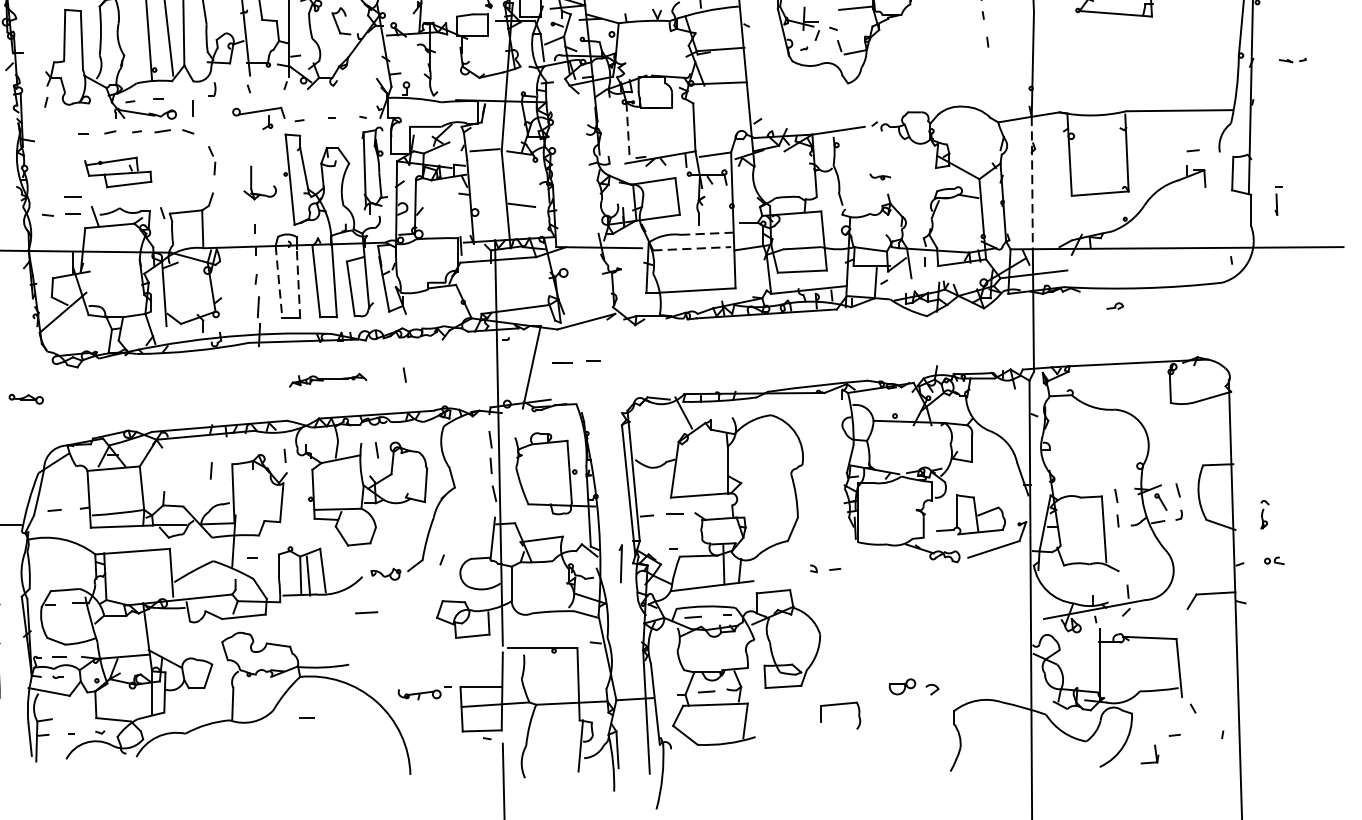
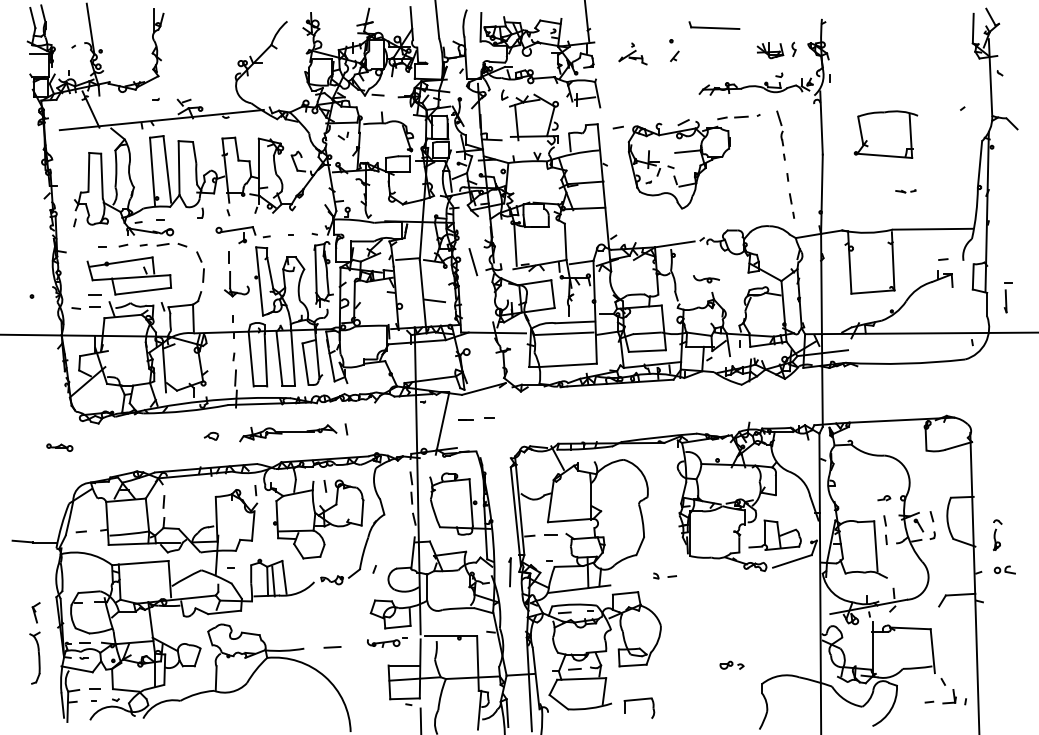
part: (1292, 60) -> (905, 191), moved
part: (992, 79) -> (791, 205), added
line: (192, 108) -> (228, 257), moved
line: (628, 130) -> (515, 244), dashed -> solid
line: (572, 154) -> (473, 262), added
part: (212, 159) -> (200, 266), size x1.43
part: (118, 171) -> (129, 275), size x1.67
part: (880, 177) -> (706, 279), size x1.67
line: (1032, 183) -> (821, 284), dashed -> solid
part: (1277, 200) -> (1007, 297), size x1.43
line: (707, 233) -> (575, 322), dashed -> solid
line: (691, 248) -> (563, 333), dashed -> solid
line: (279, 282) -> (251, 359), dashed -> solid
line: (297, 282) -> (265, 359), dashed -> solid
part: (1115, 306) -> (884, 498), moved
part: (328, 380) -> (288, 433), size x1.67
part: (226, 383) -> (211, 435), added
line: (210, 470) -> (163, 501), moved
part: (1264, 513) -> (997, 534), size x1.43
part: (1273, 560) -> (1004, 569), size x1.43
line: (366, 612) -> (332, 647), moved
part: (913, 685) -> (731, 664), size x0.62
part: (424, 693) -> (387, 642), moved
part: (840, 705) -> (639, 700), moved
line: (305, 717) -> (94, 688), moved
part: (1149, 754) -> (949, 696), moved

